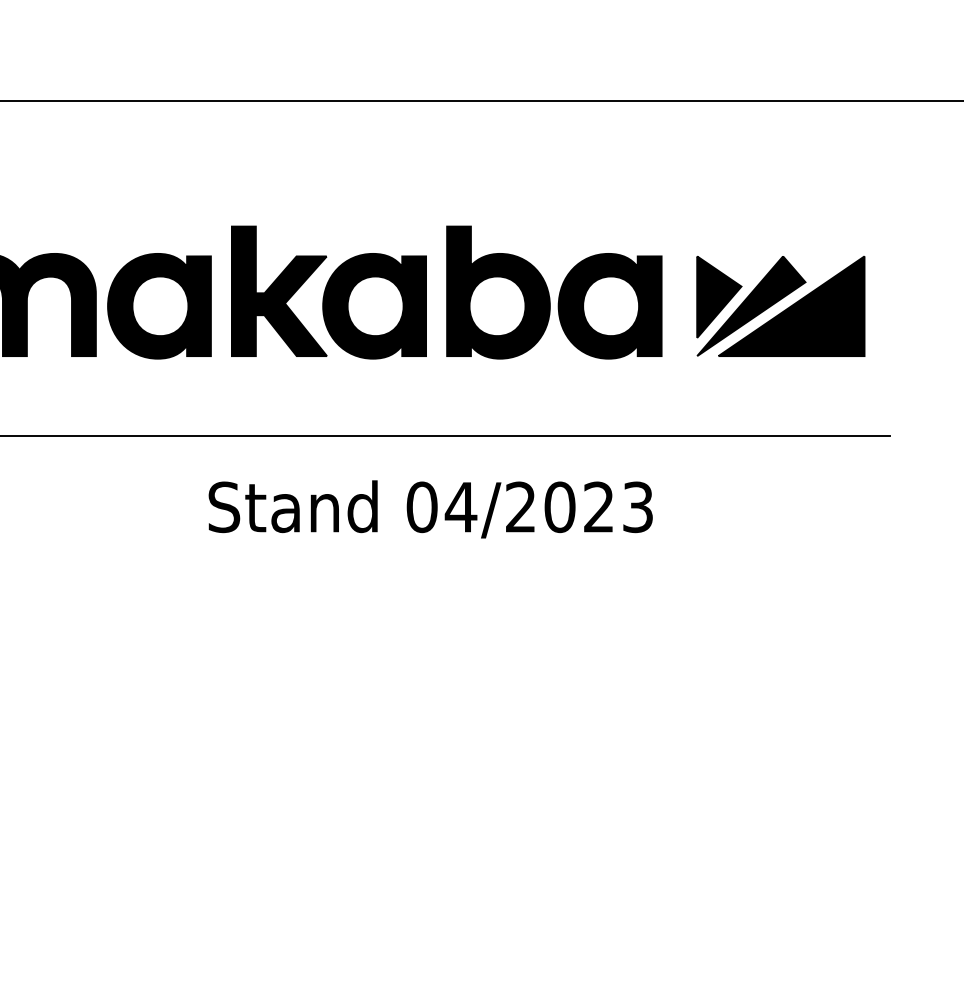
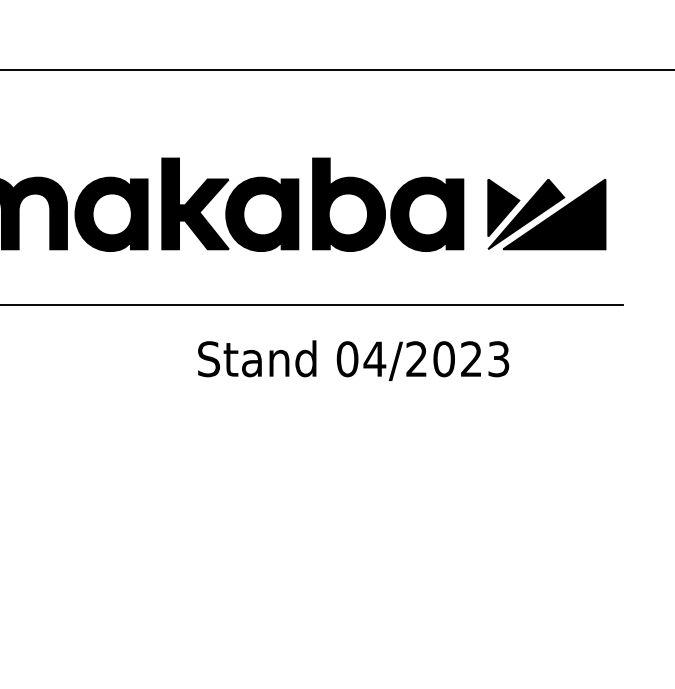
text: (430, 509) -> (353, 360), moved

